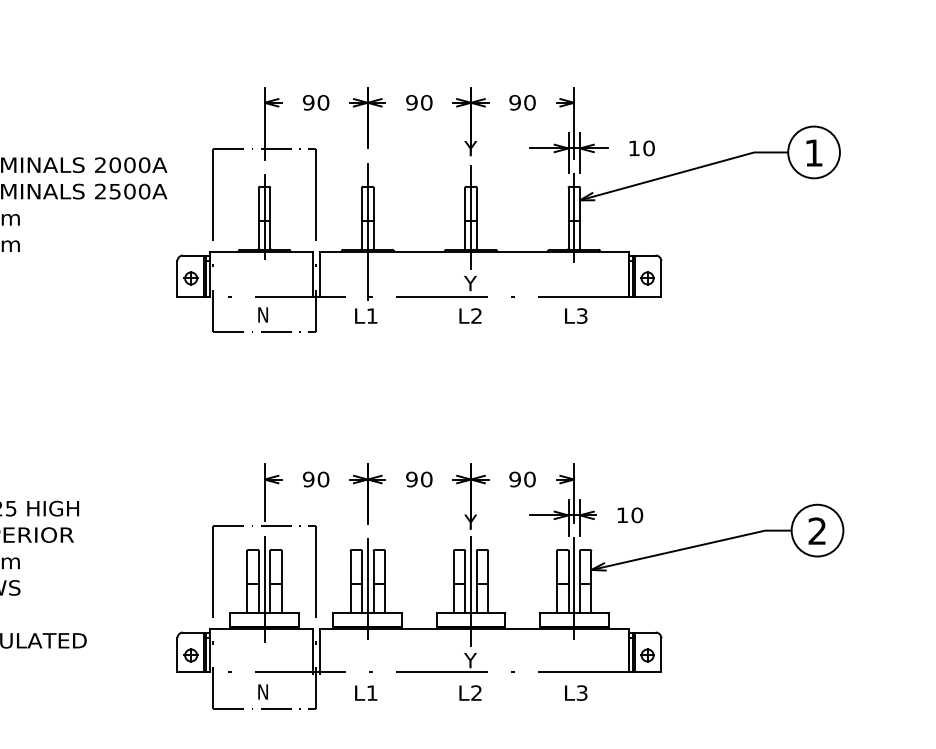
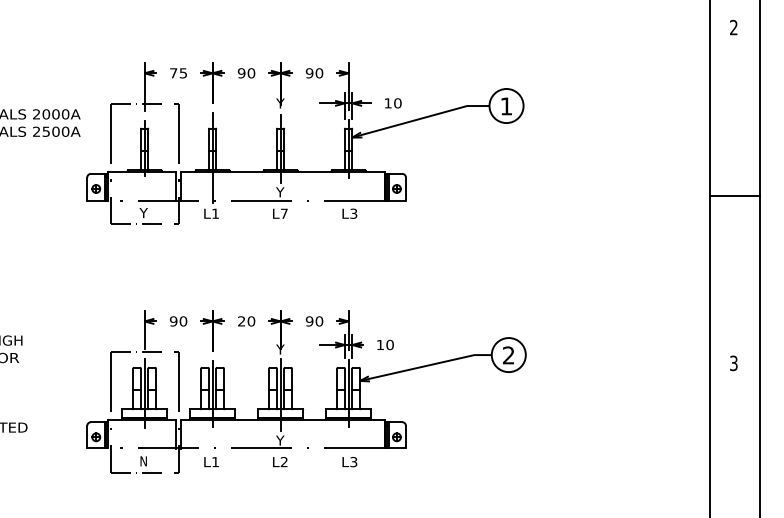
text: (315, 103) -> (178, 73), 90 -> 75
text: (262, 314) -> (143, 212), N -> Y
text: (475, 315) -> (283, 213), L2 -> L7
text: (411, 479) -> (241, 321), 90 -> 20

